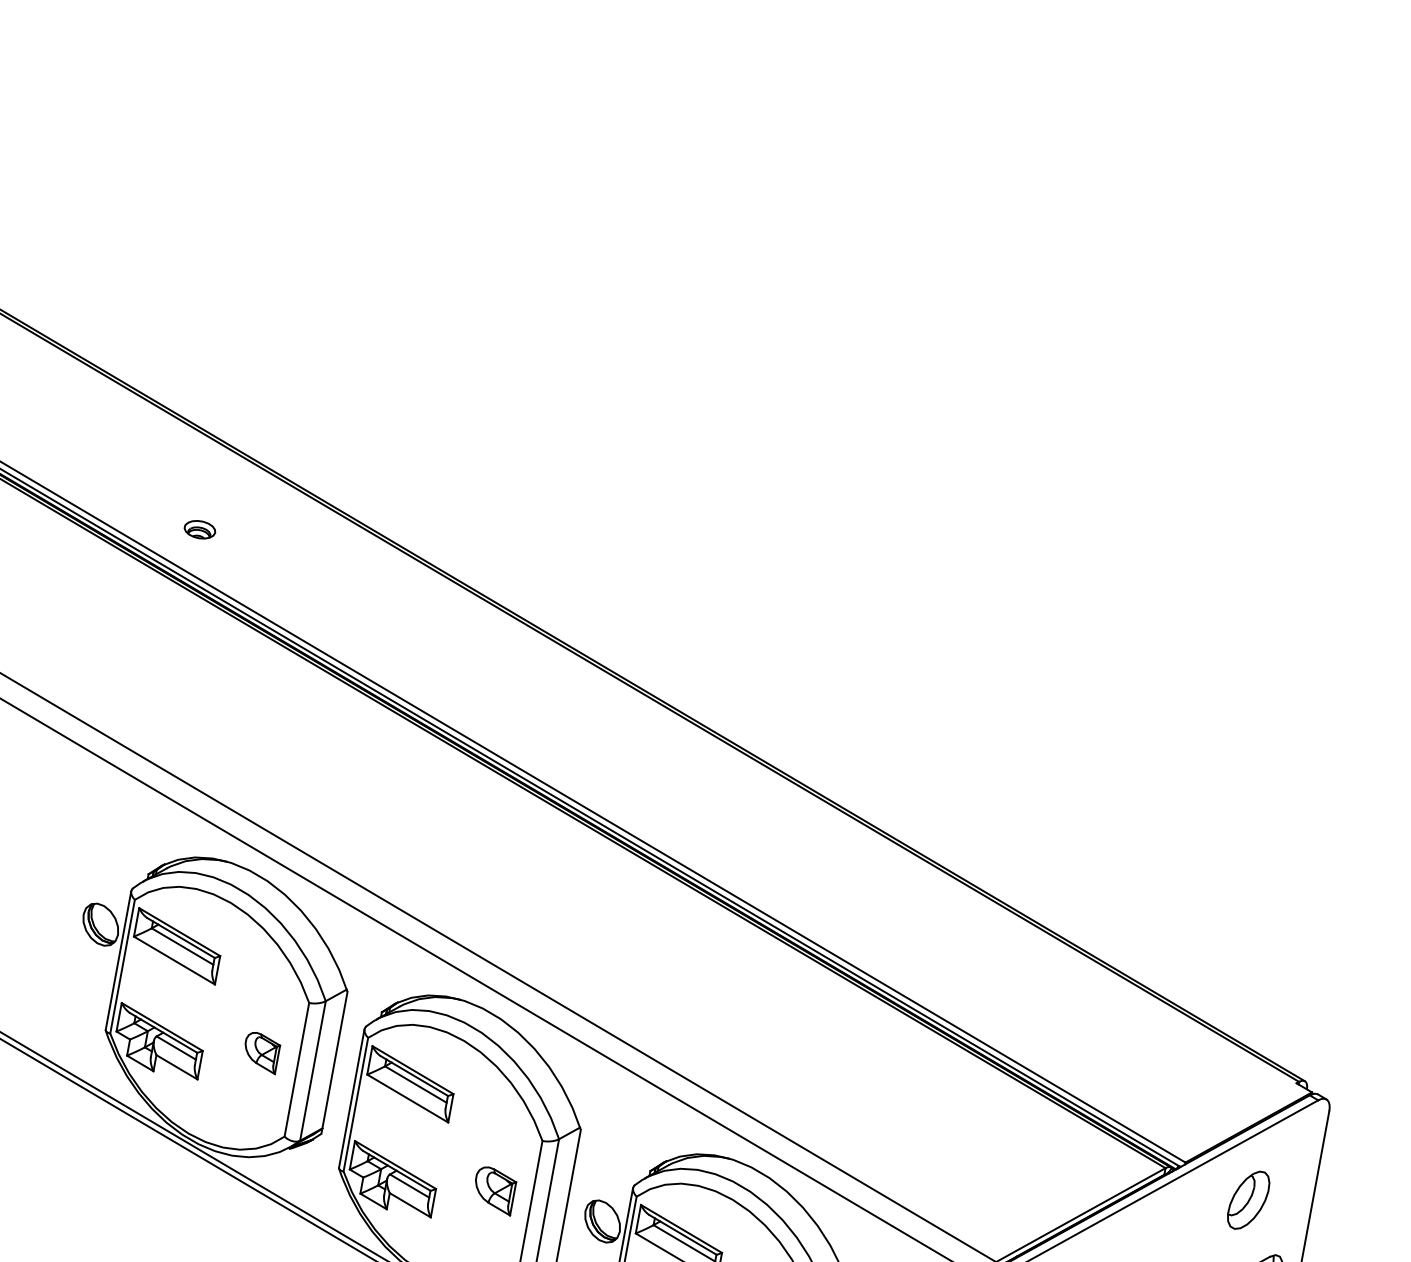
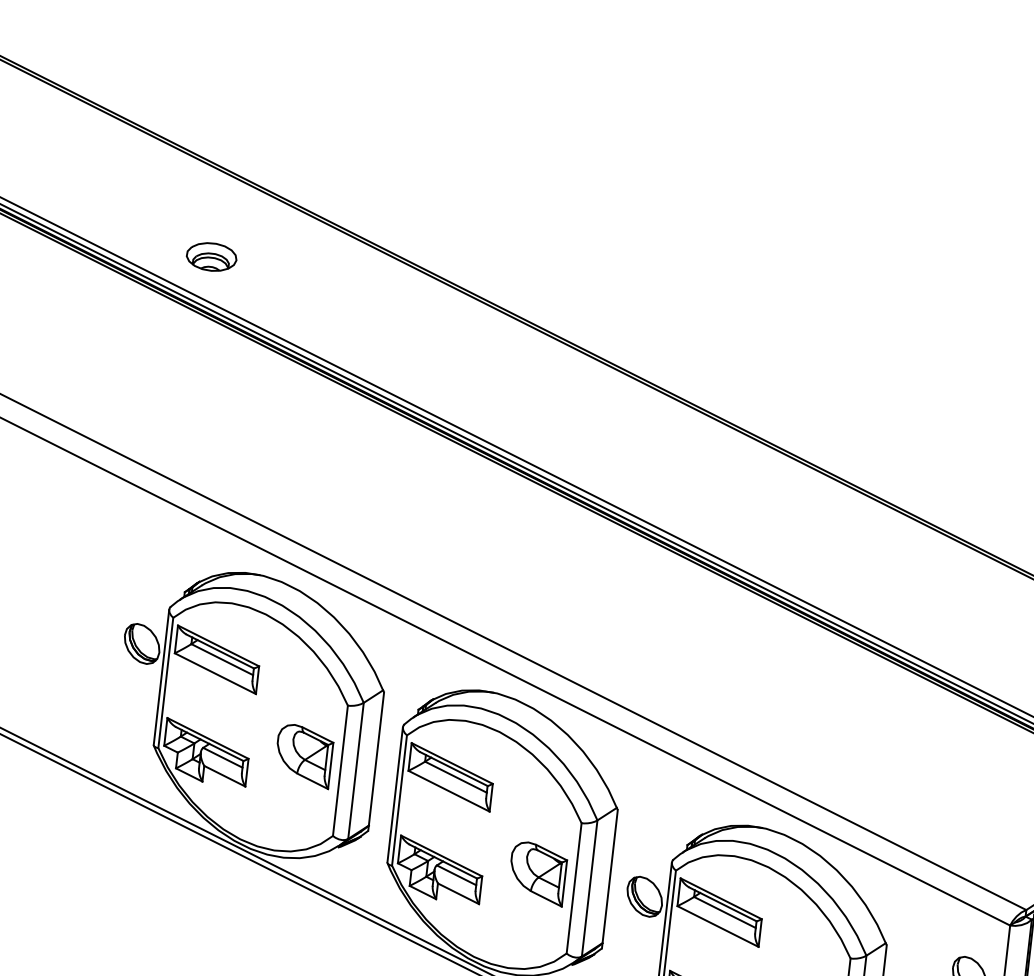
part: (199, 529) -> (211, 256), size x1.67
part: (262, 1053) -> (306, 757), size x1.67
part: (495, 1191) -> (539, 874), size x1.43

